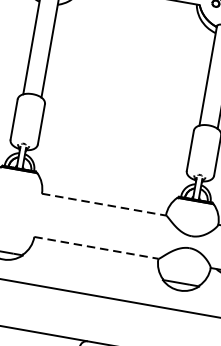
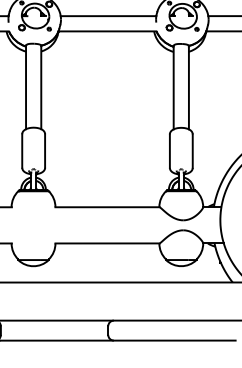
line: (104, 204) -> (107, 207), dashed -> solid
line: (96, 247) -> (107, 243), dashed -> solid

